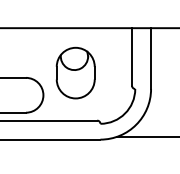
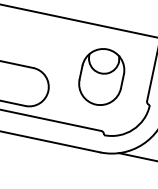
part: (75, 72) -> (101, 76), moved

